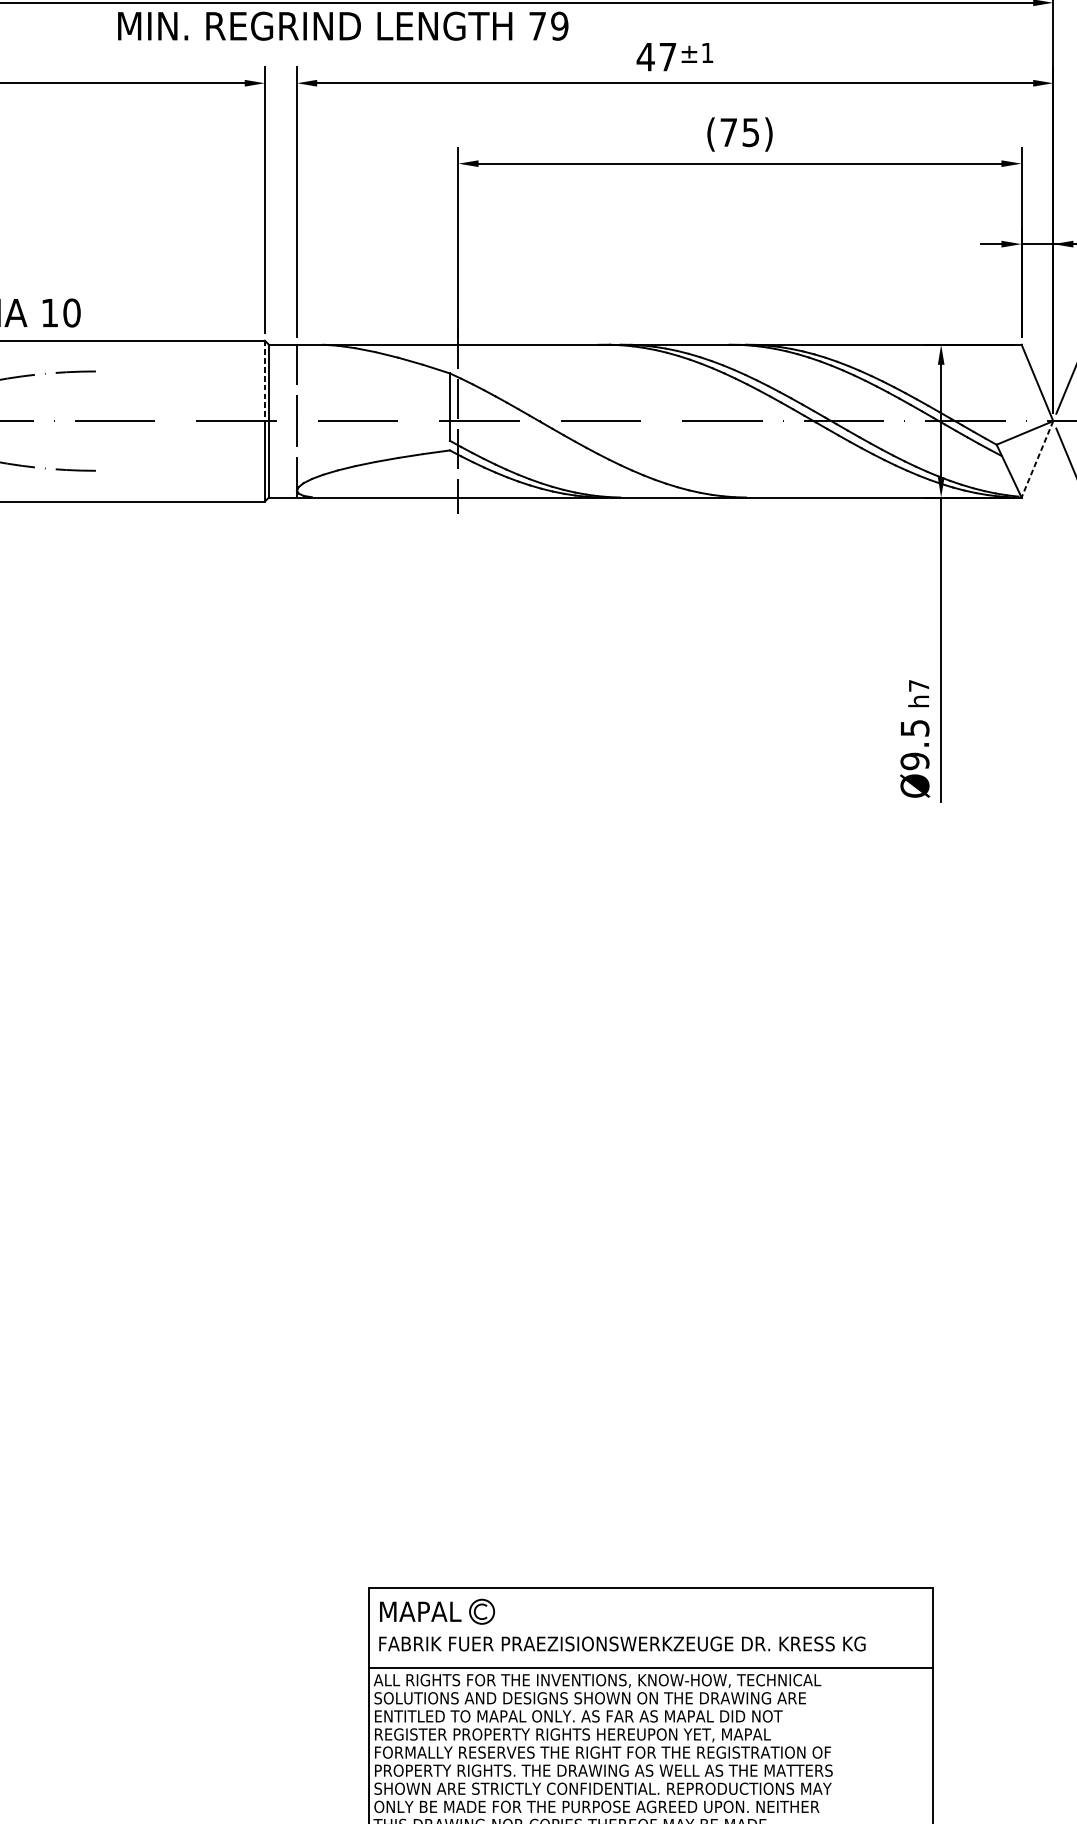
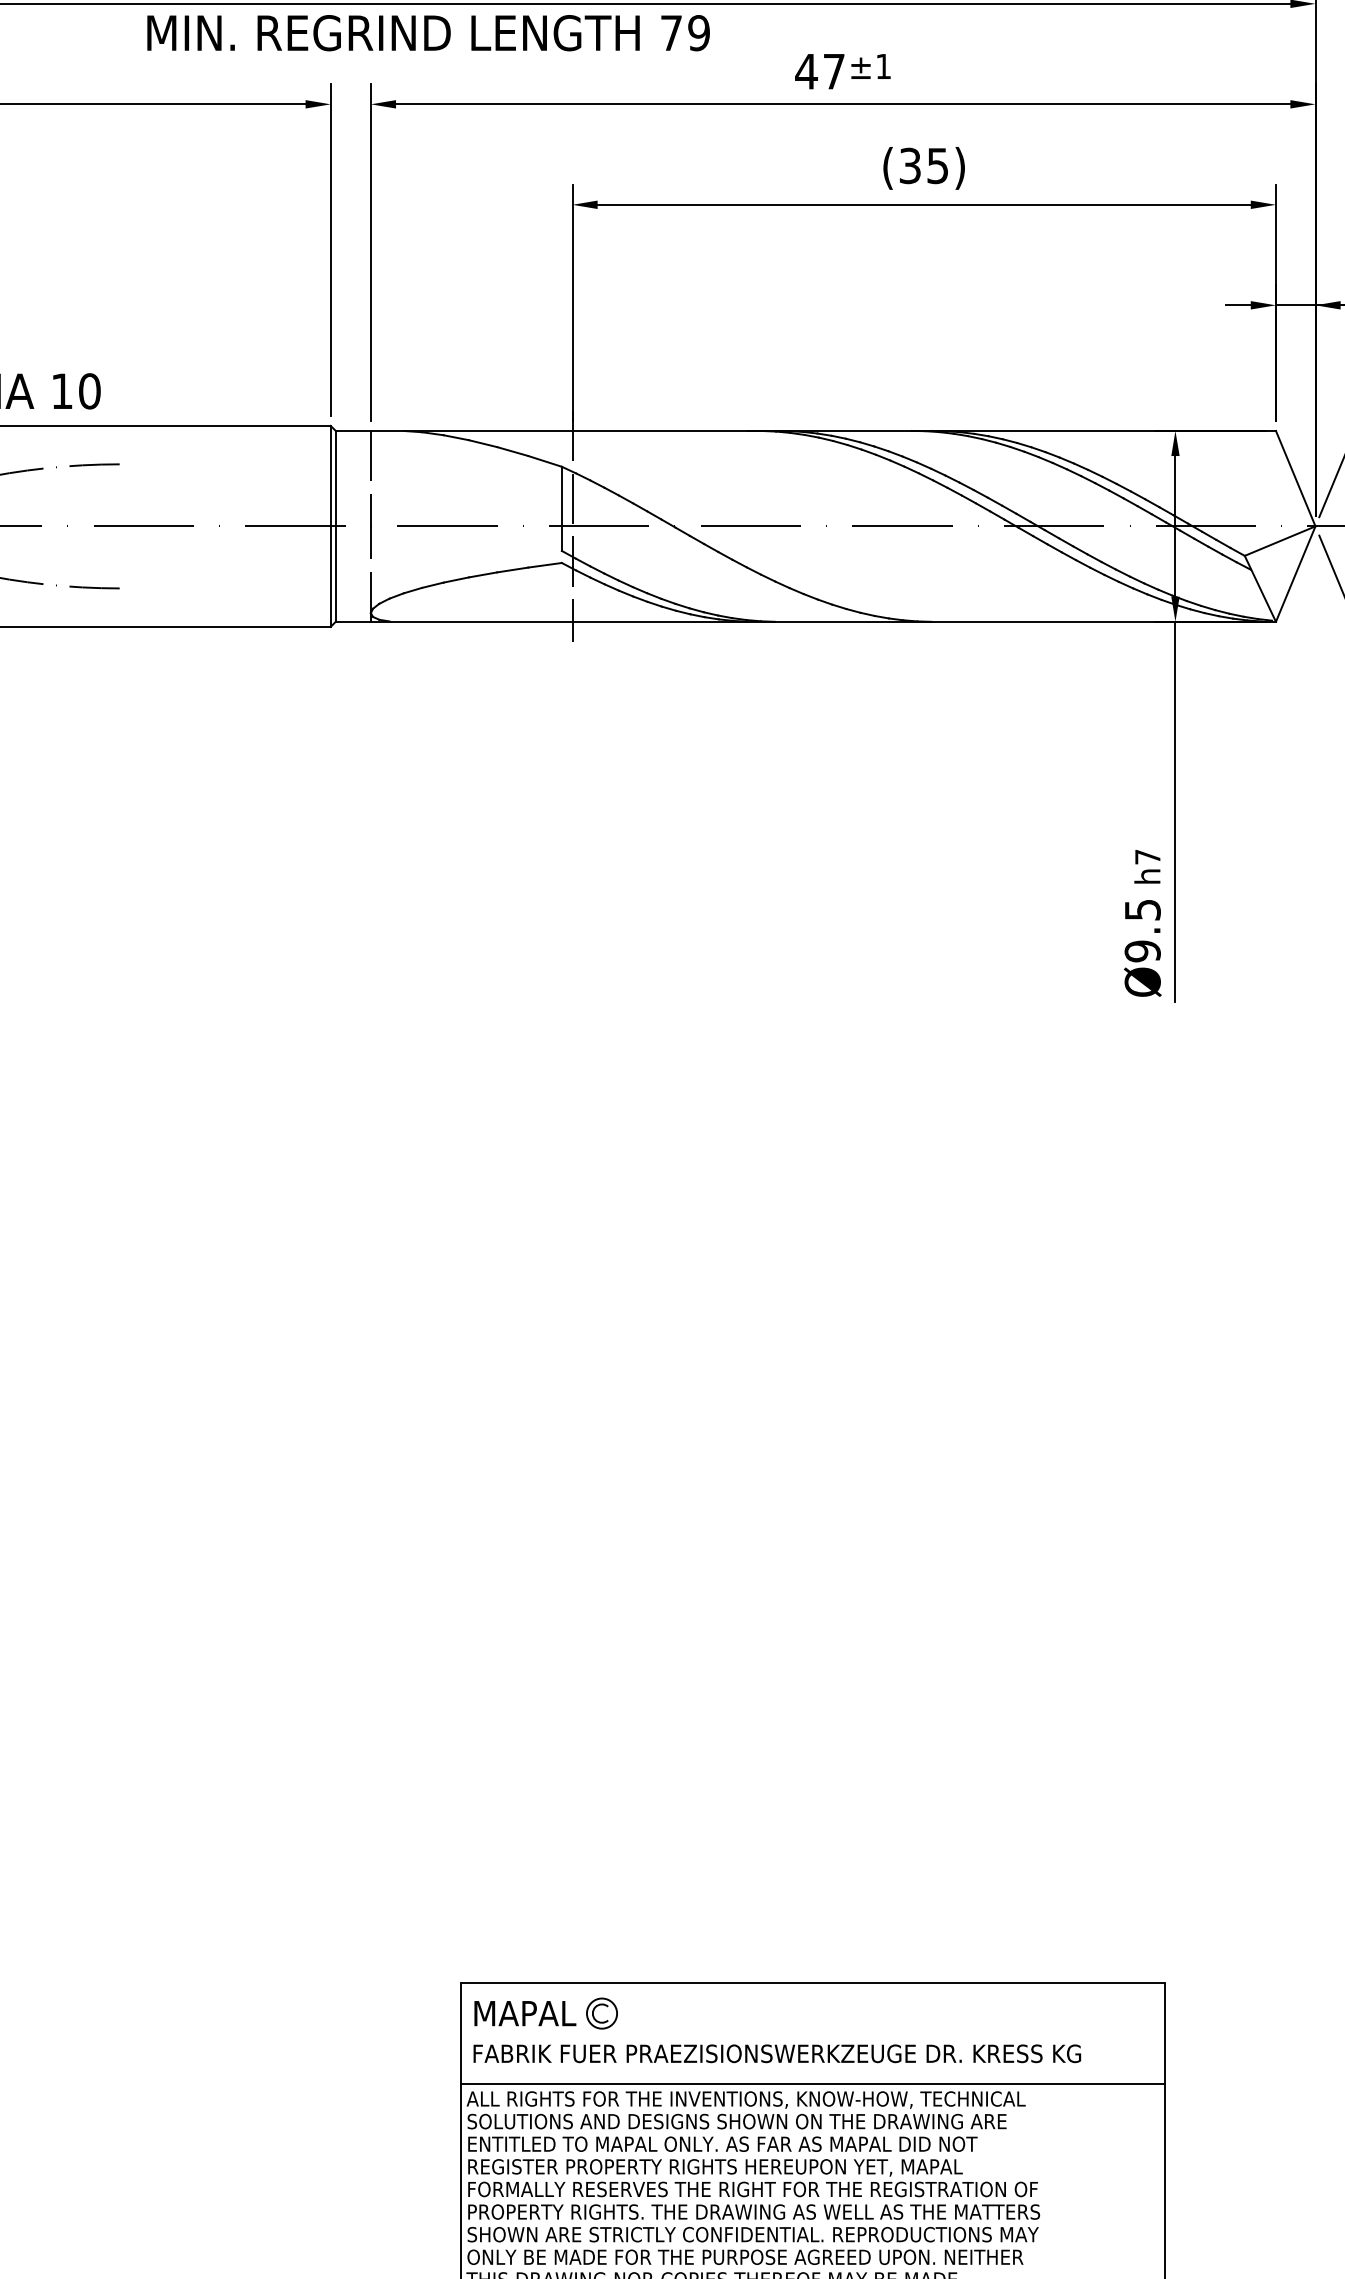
text: (729, 132) -> (910, 165), (75) -> (35)
line: (264, 381) -> (330, 476), dashed -> solid
line: (1037, 459) -> (1295, 574), dashed -> solid

